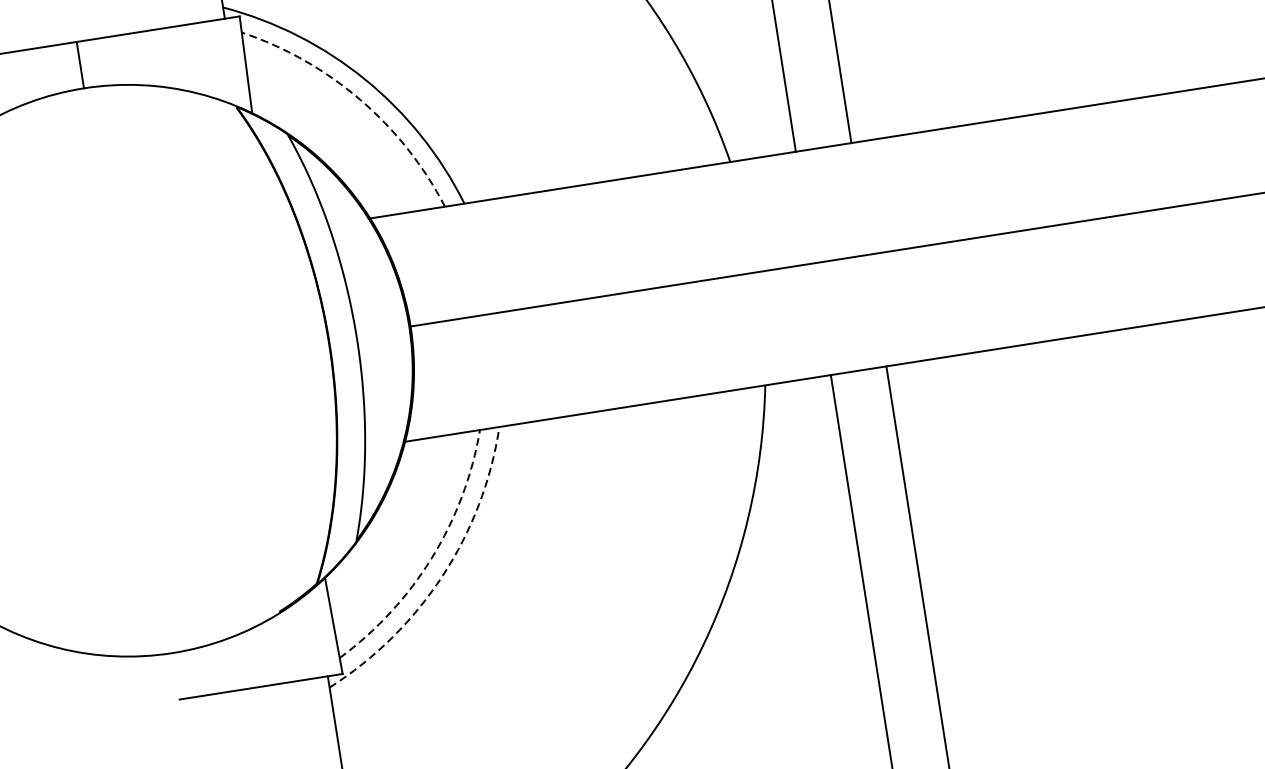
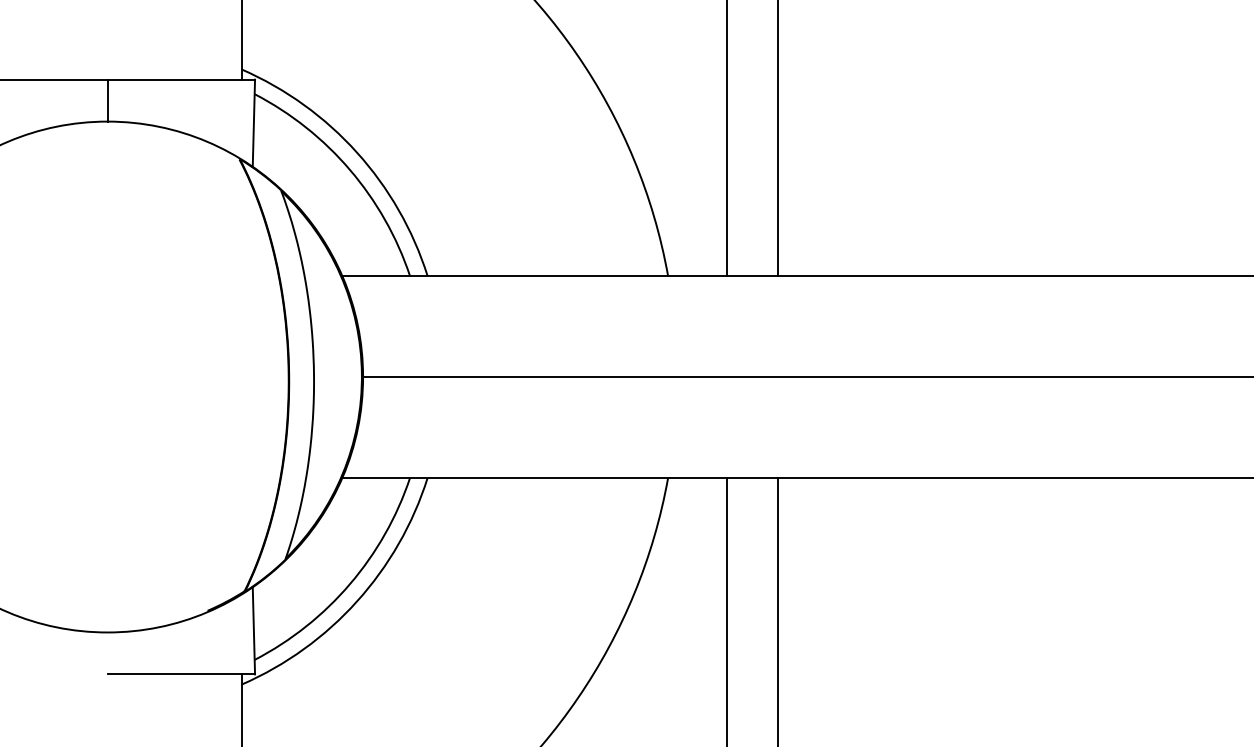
arc: (360, 99) -> (350, 169), dashed -> solid
arc: (432, 558) -> (350, 584), dashed -> solid
arc: (443, 575) -> (357, 601), dashed -> solid

